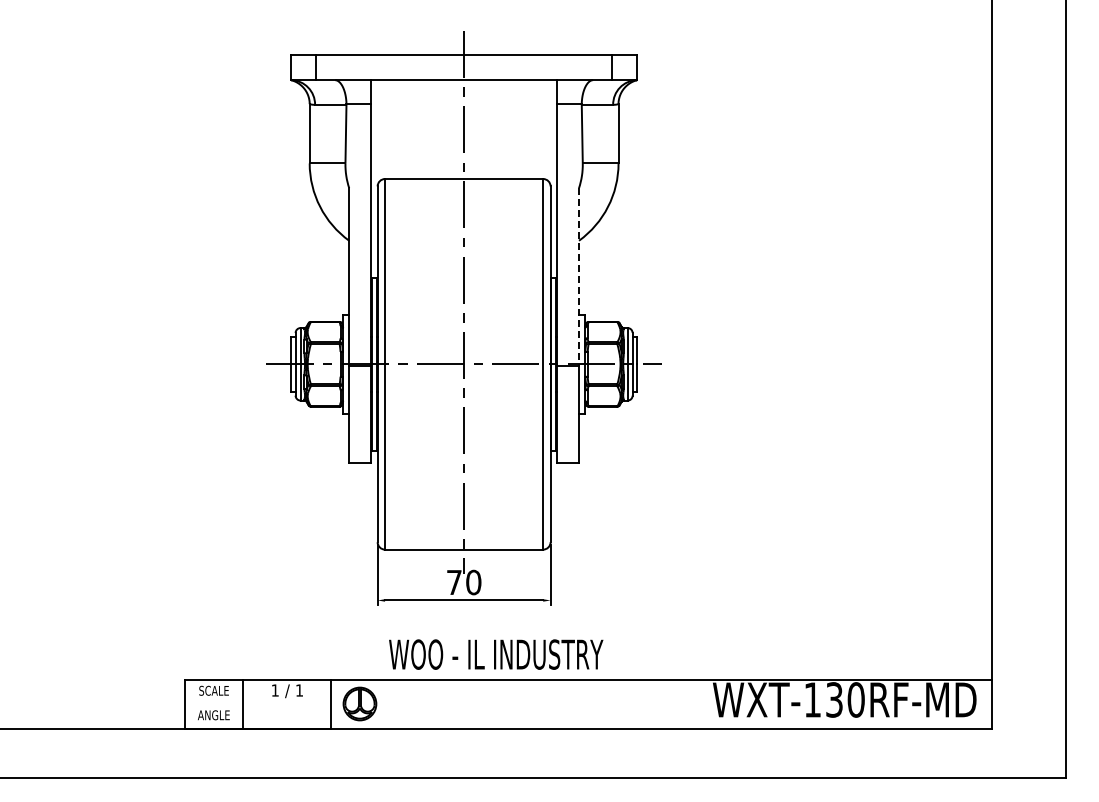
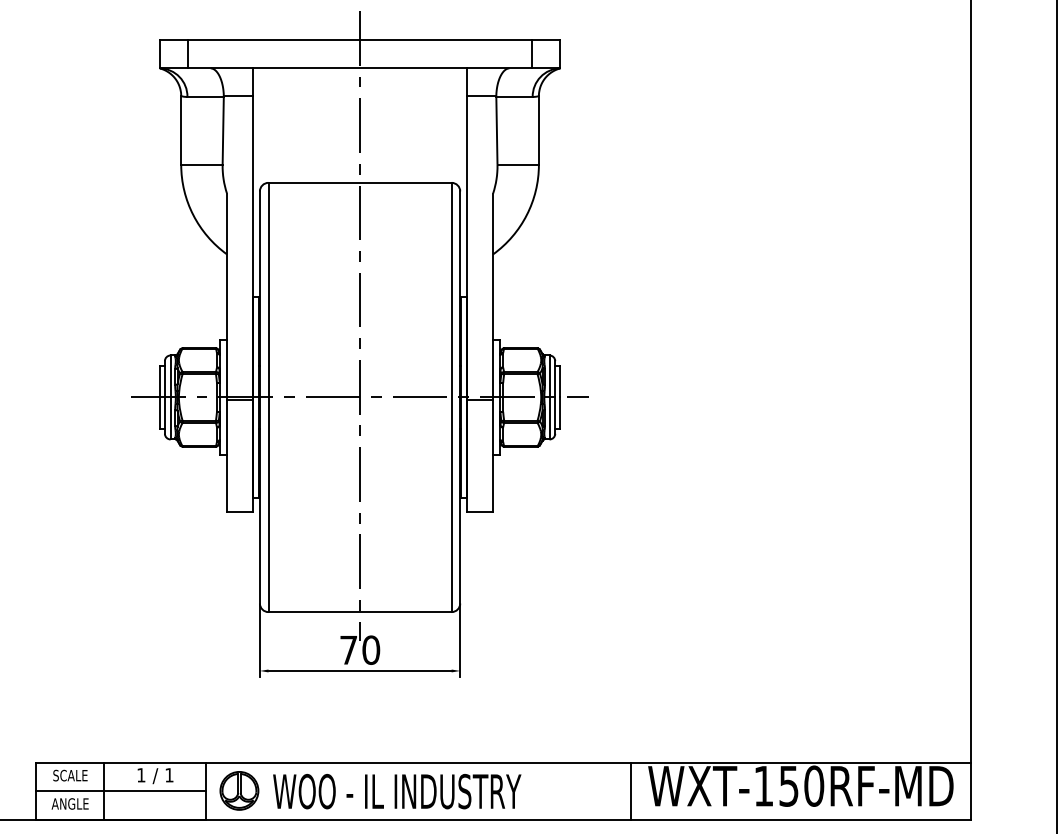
line: (579, 277) -> (493, 296), dashed -> solid
text: (496, 654) -> (397, 791), moved
text: (834, 699) -> (789, 785), WXT-130RF-MD -> WXT-150RF-MD
line: (698, 703) -> (631, 790), added
line: (257, 704) -> (120, 791), added

